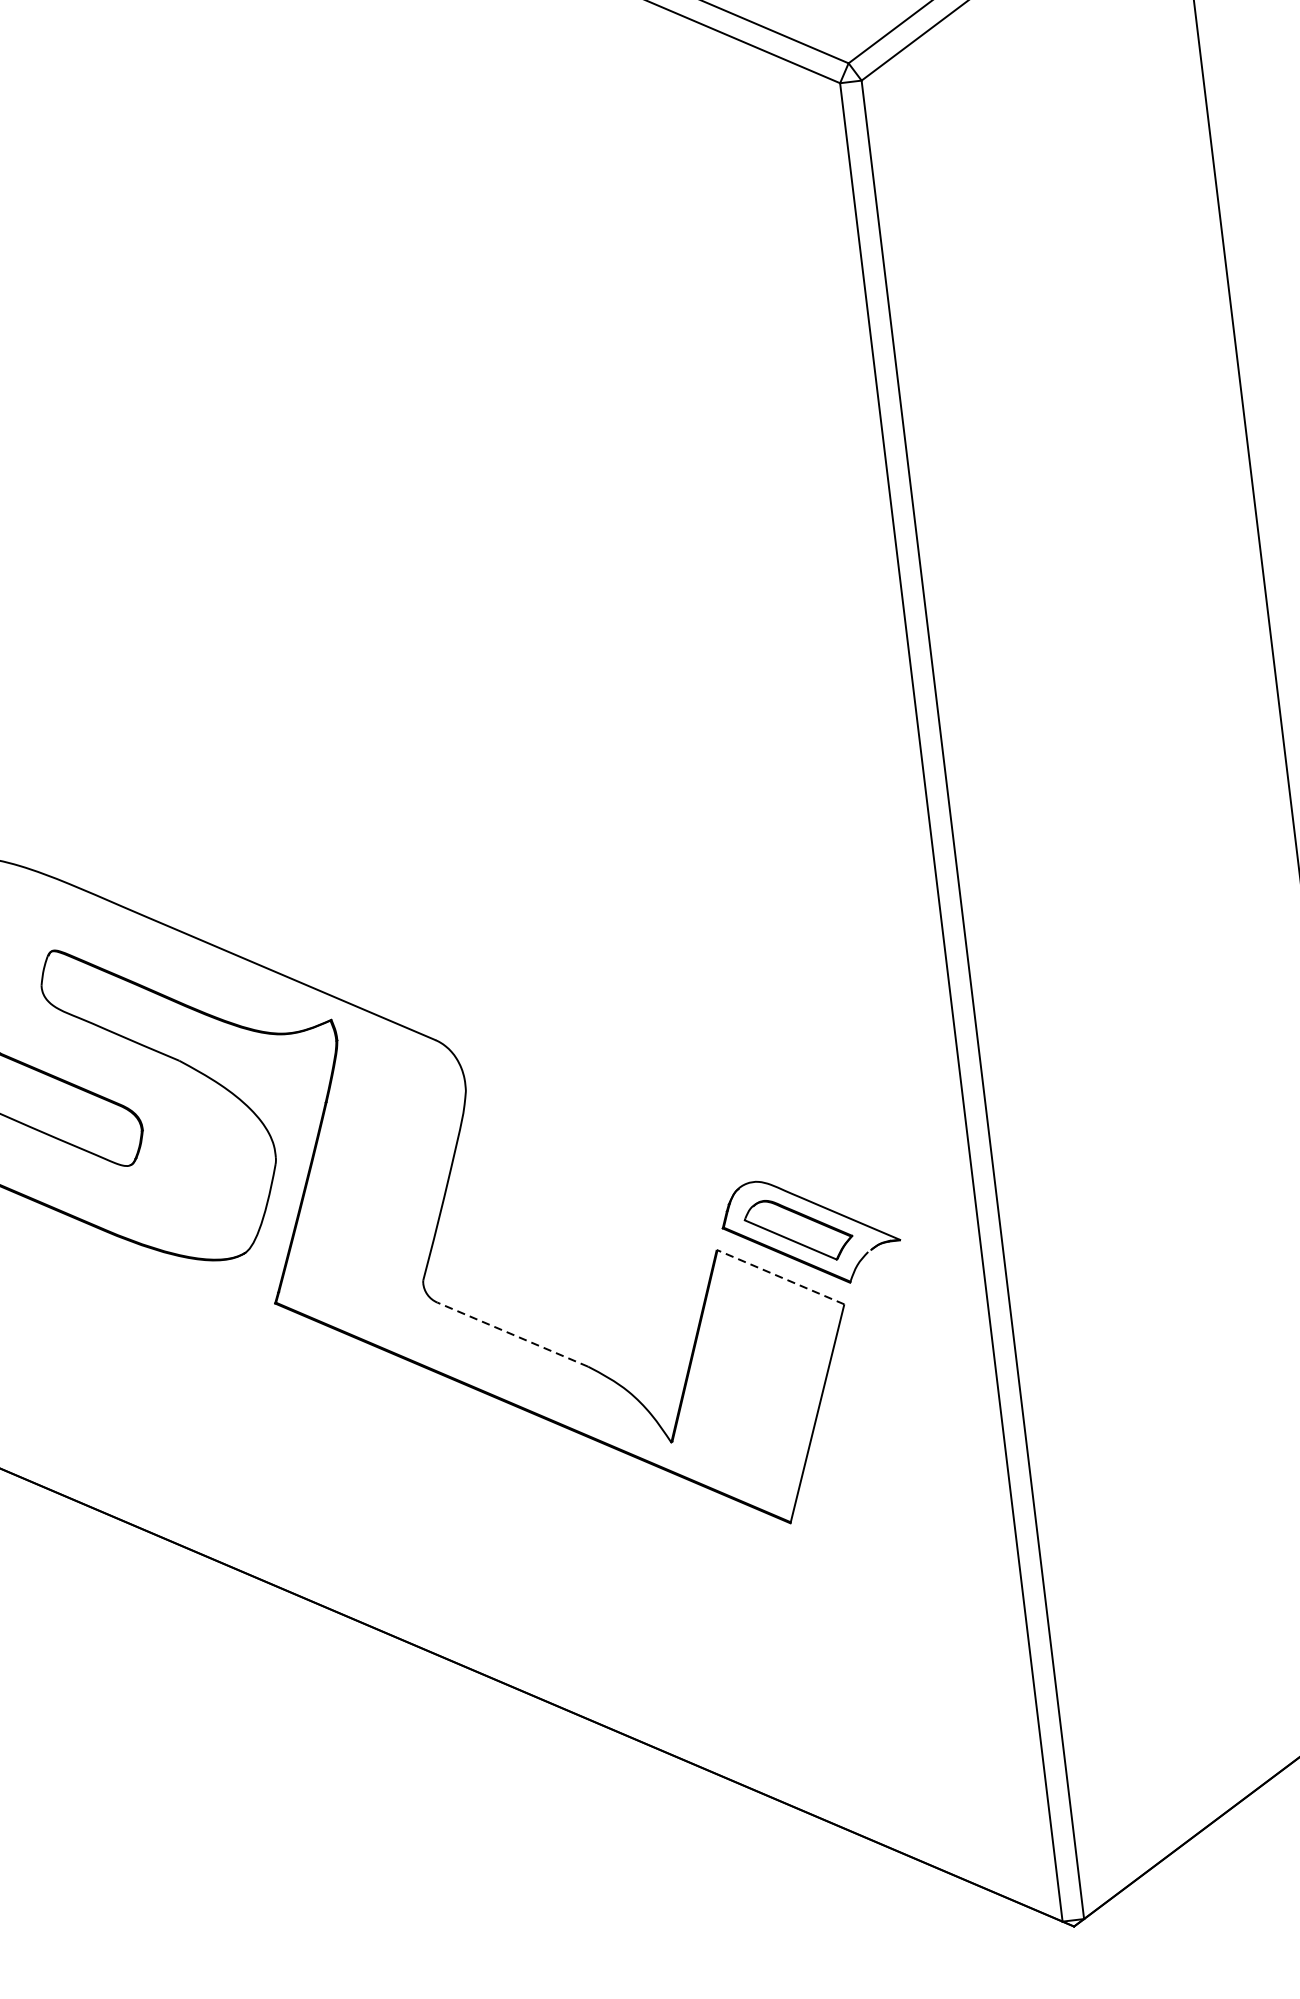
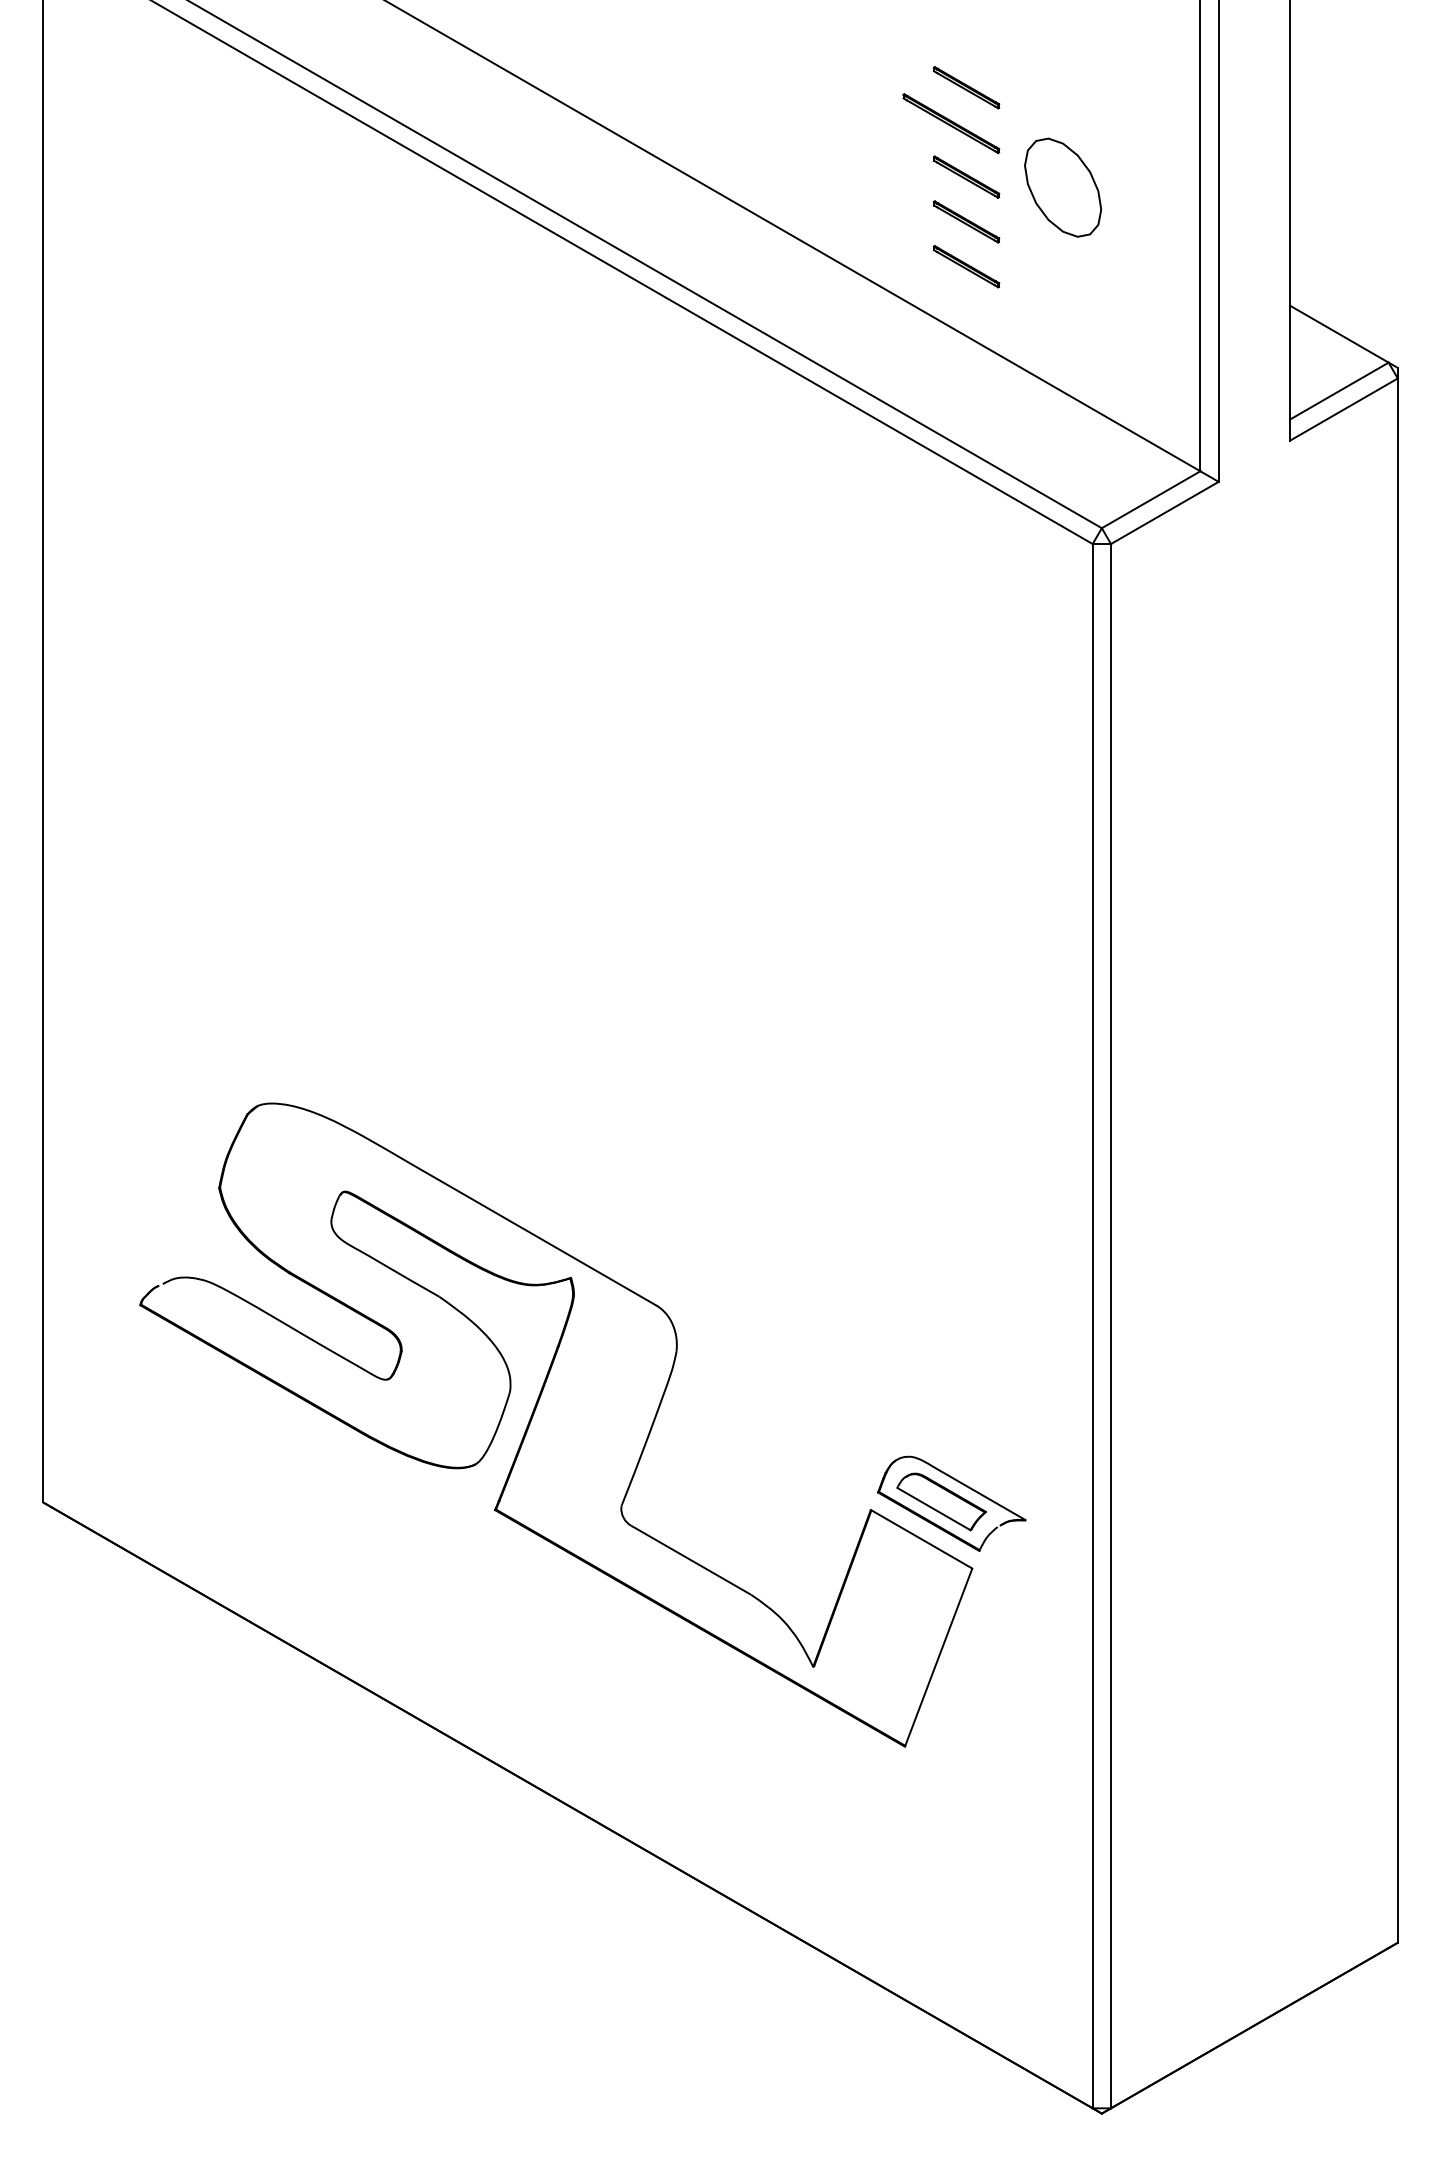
line: (780, 1277) -> (921, 1539), dashed -> solid
line: (511, 1334) -> (690, 1560), dashed -> solid

